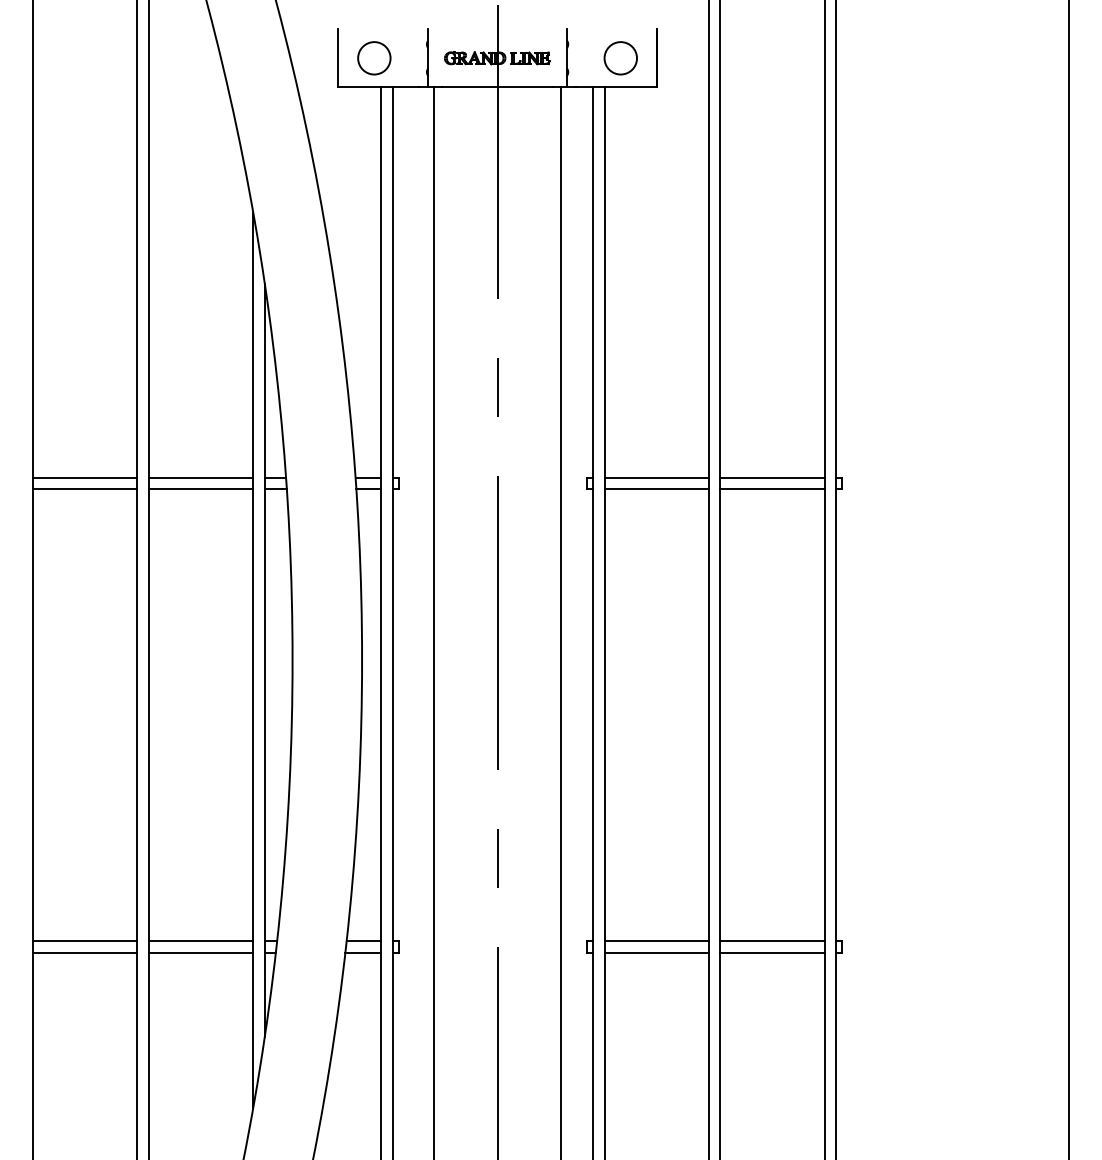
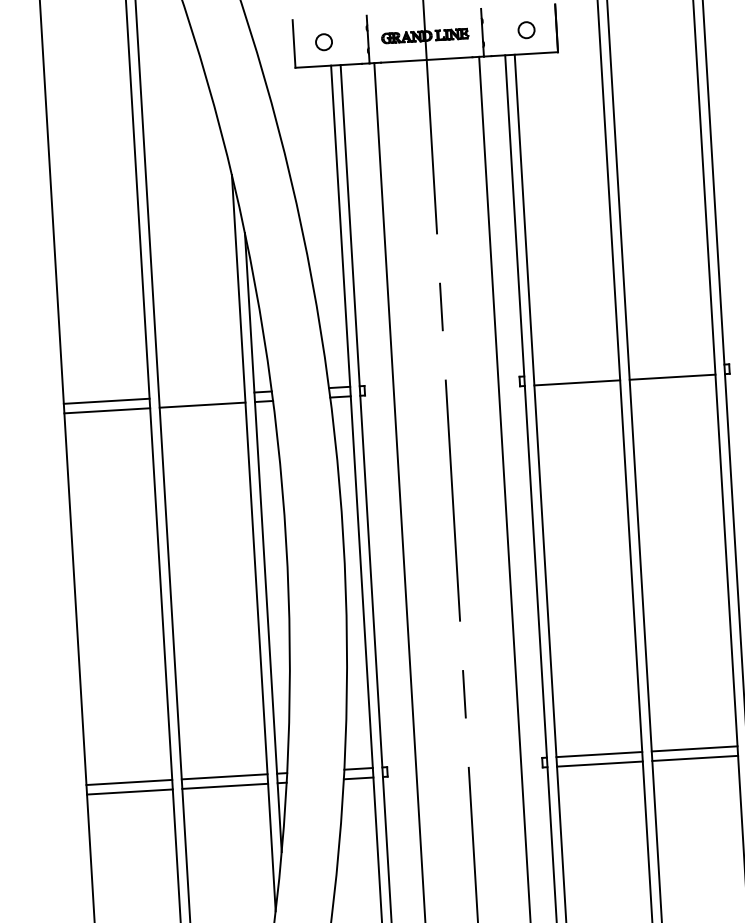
circle: (374, 58) -> (324, 42), size x0.6
circle: (620, 58) -> (526, 30), size x0.6
line: (201, 477) -> (202, 395), removed
line: (656, 477) -> (576, 373), removed
line: (772, 477) -> (671, 367), removed

